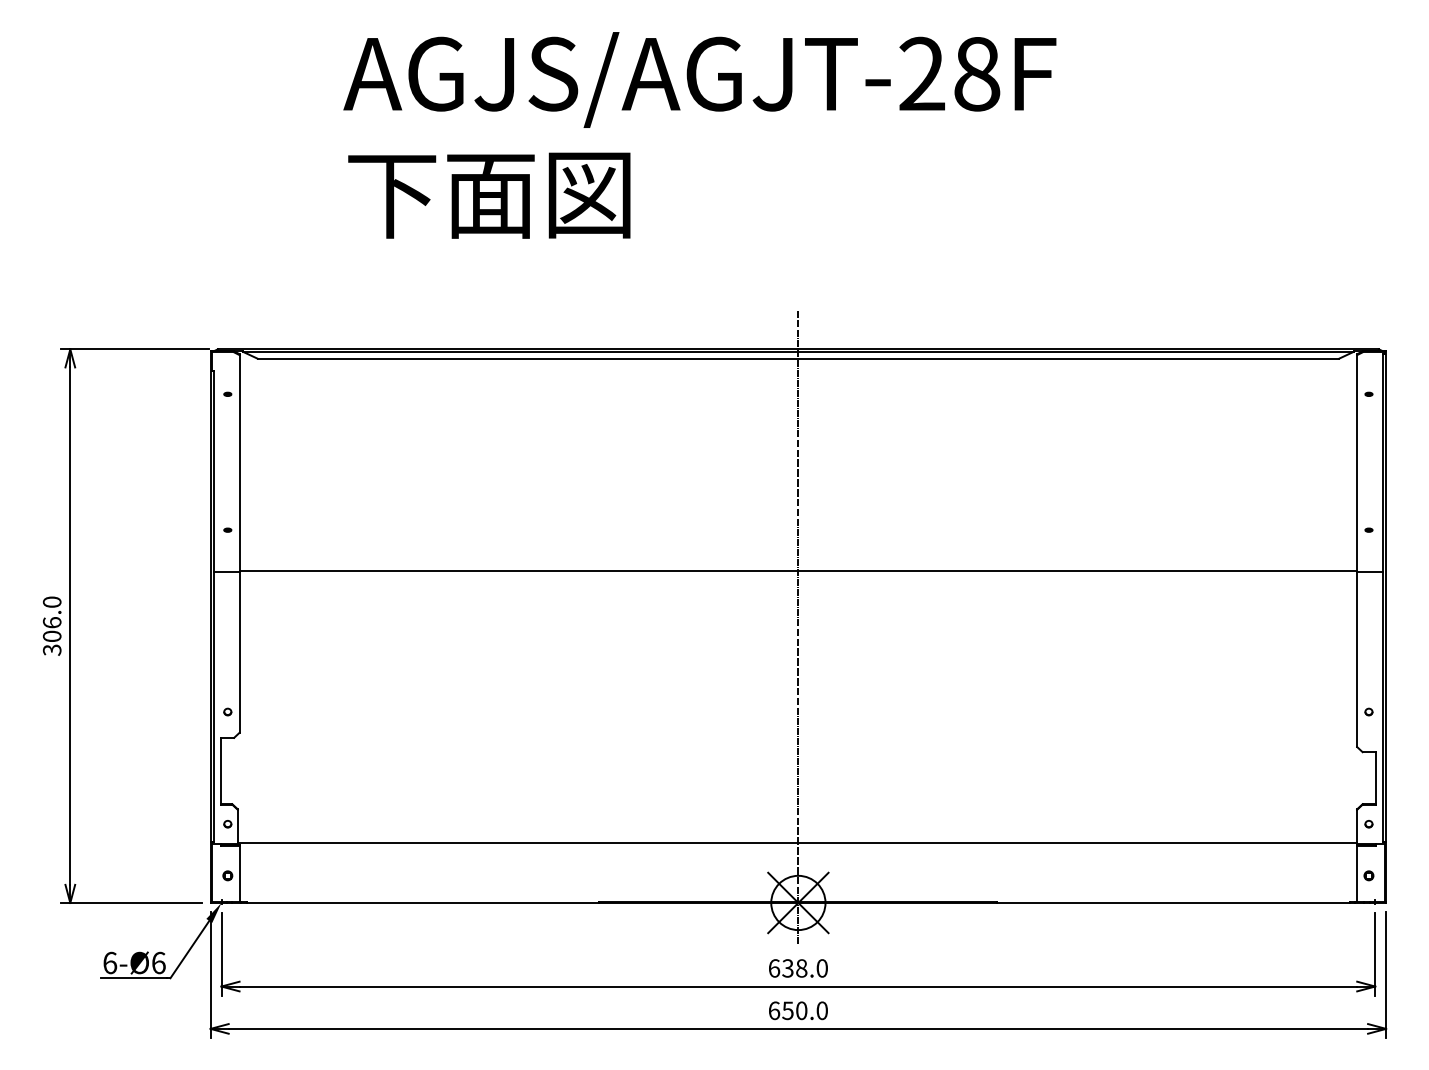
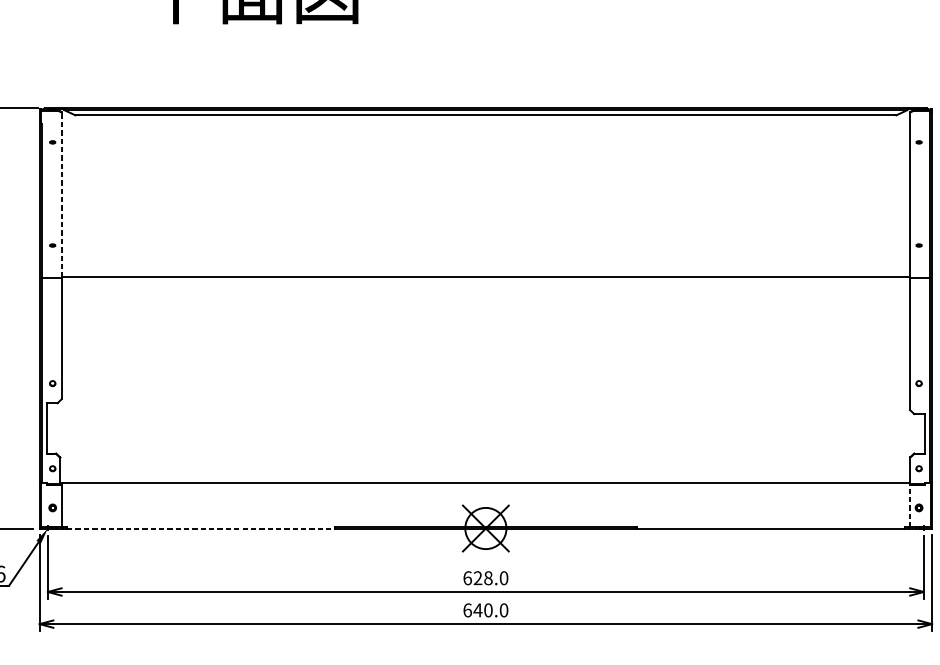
line: (239, 463) -> (61, 194), solid -> dashed
line: (798, 627) -> (485, 319), removed
line: (1357, 873) -> (910, 506), solid -> dashed
line: (423, 902) -> (201, 528), solid -> dashed
text: (787, 968) -> (477, 578), 638.0 -> 628.0
text: (787, 1010) -> (477, 610), 650.0 -> 640.0

